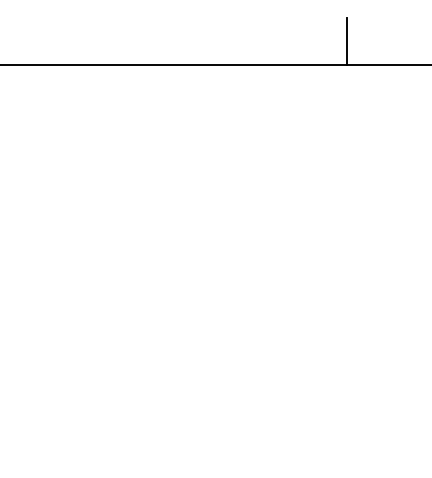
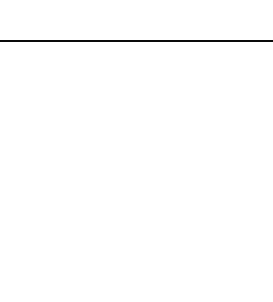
line: (347, 41) -> (219, 26), removed

